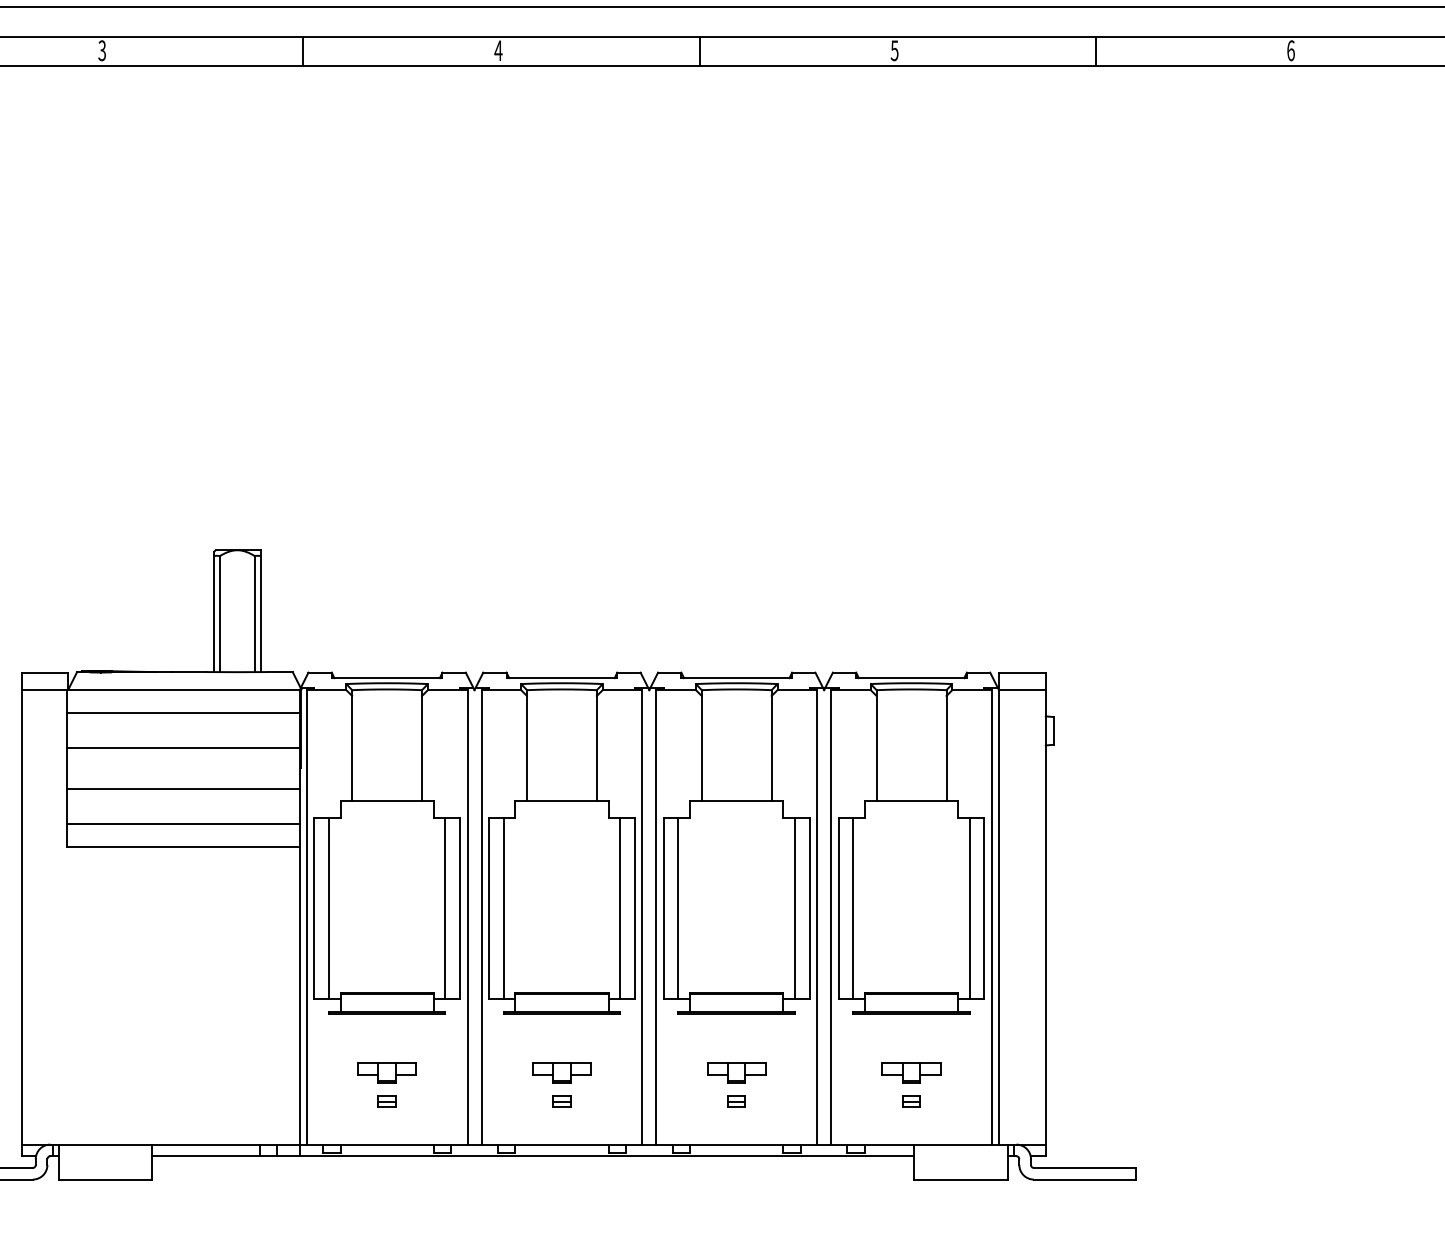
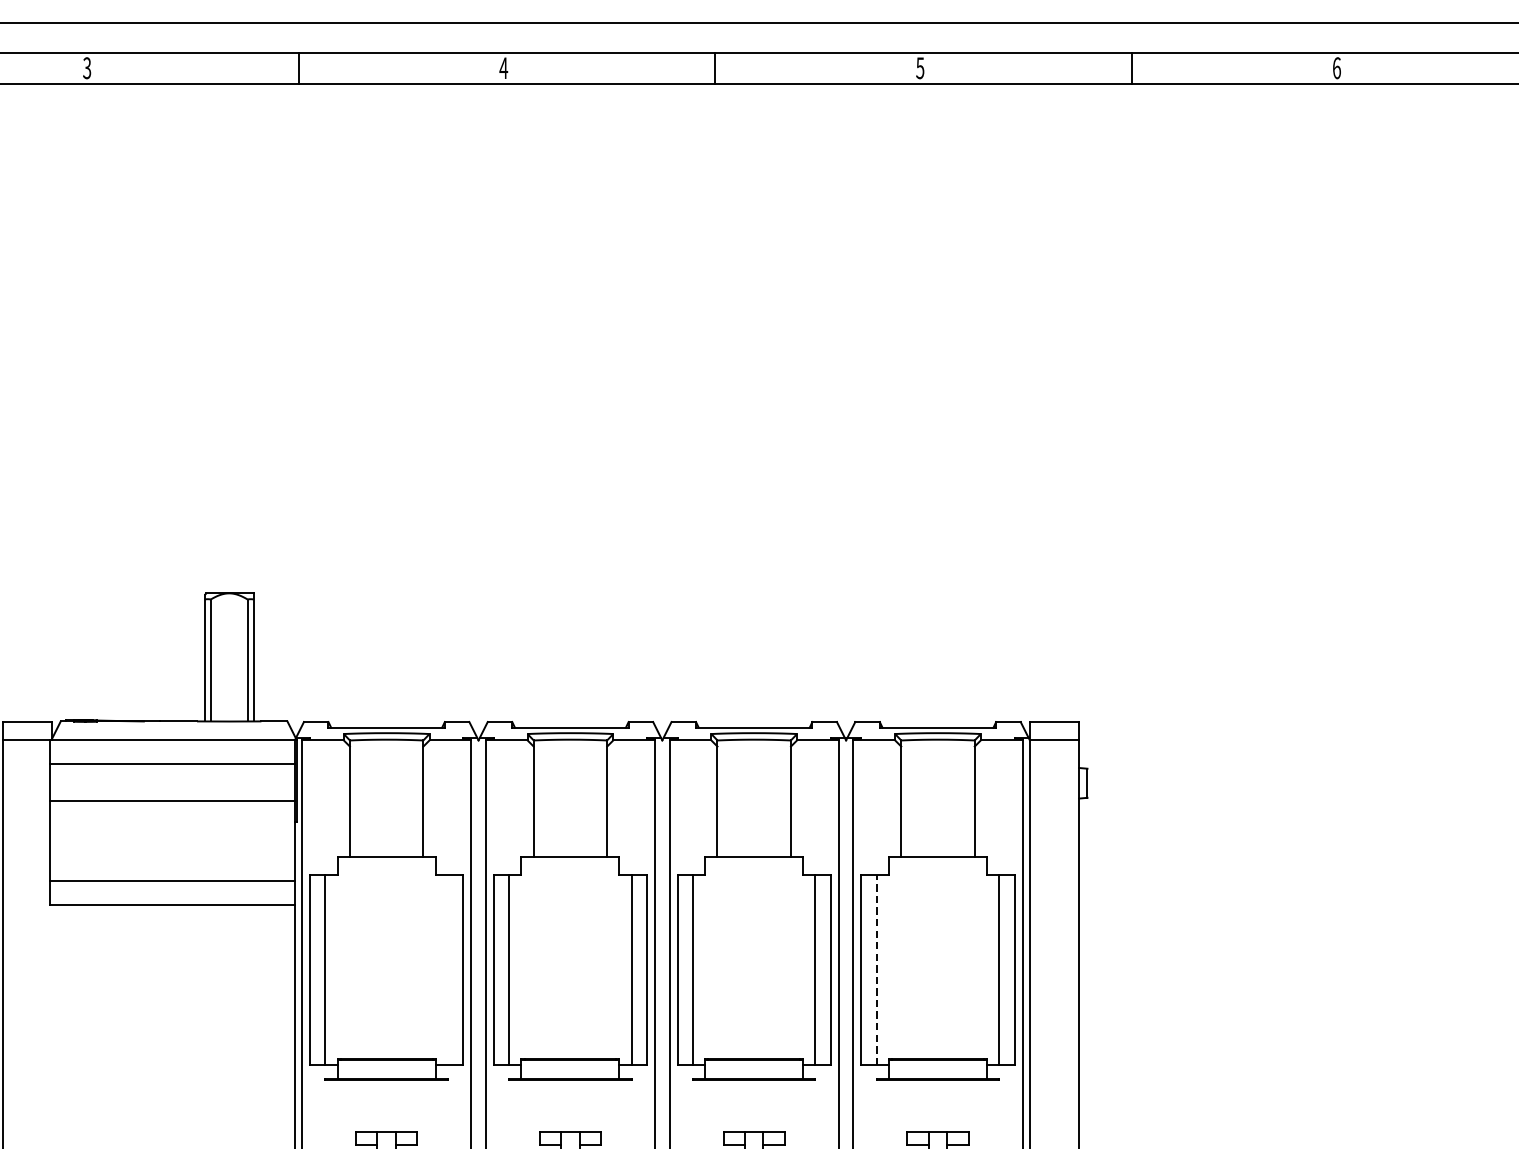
line: (183, 788) -> (172, 843), removed
line: (445, 908) -> (448, 969), removed
line: (853, 908) -> (876, 969), solid -> dashed

